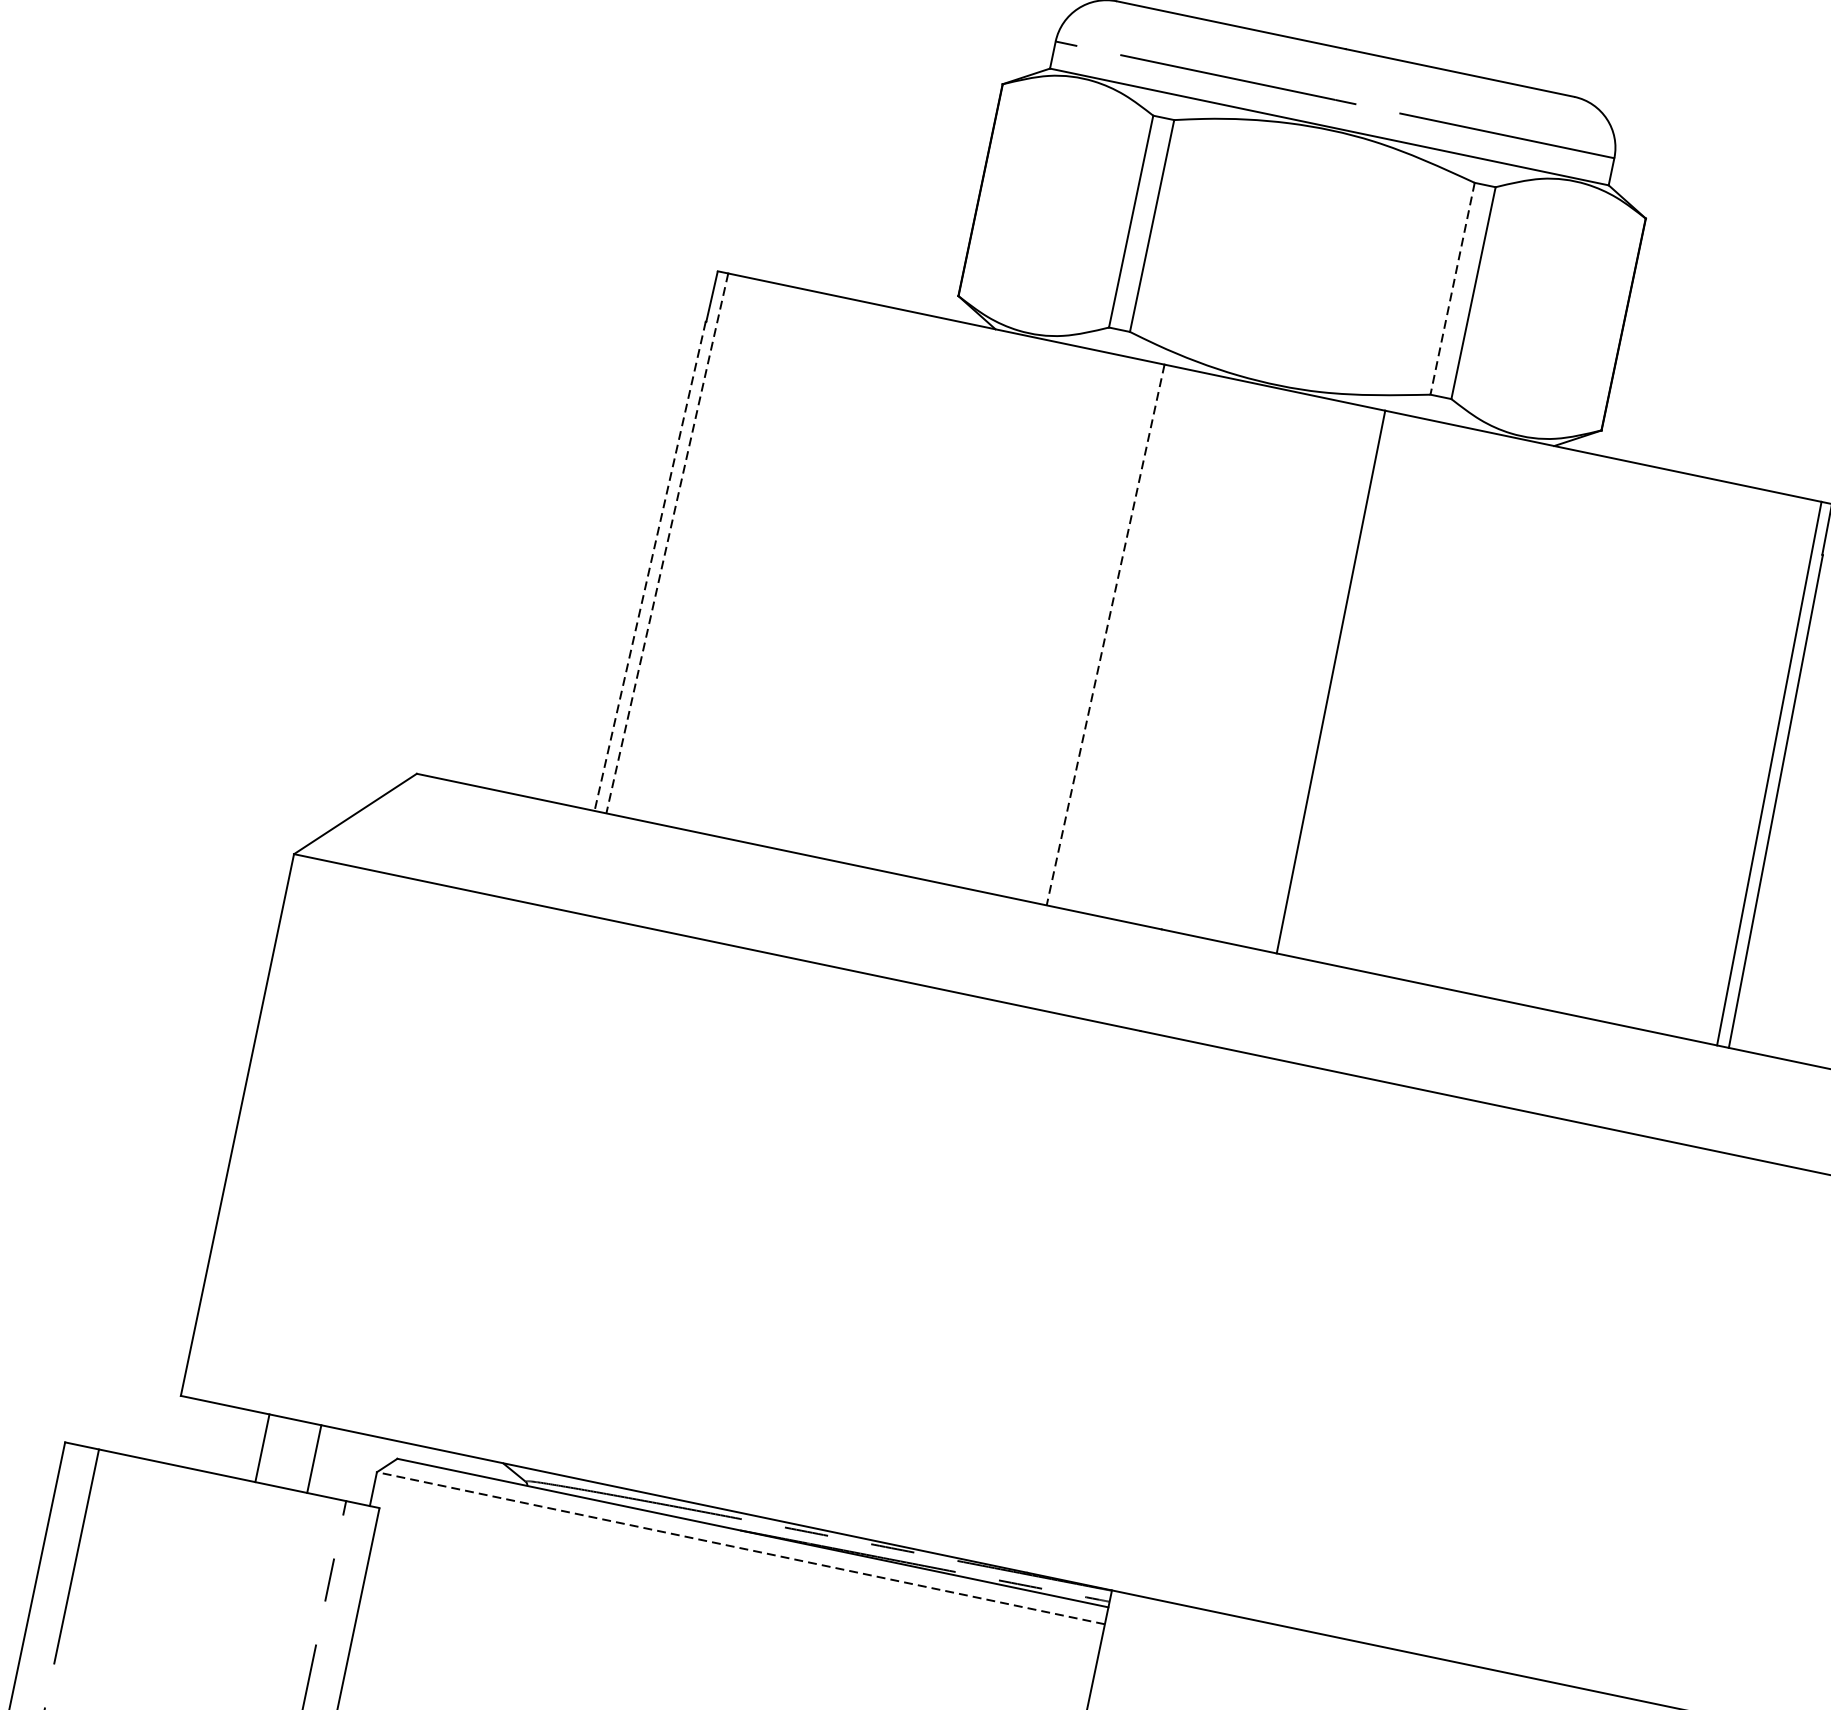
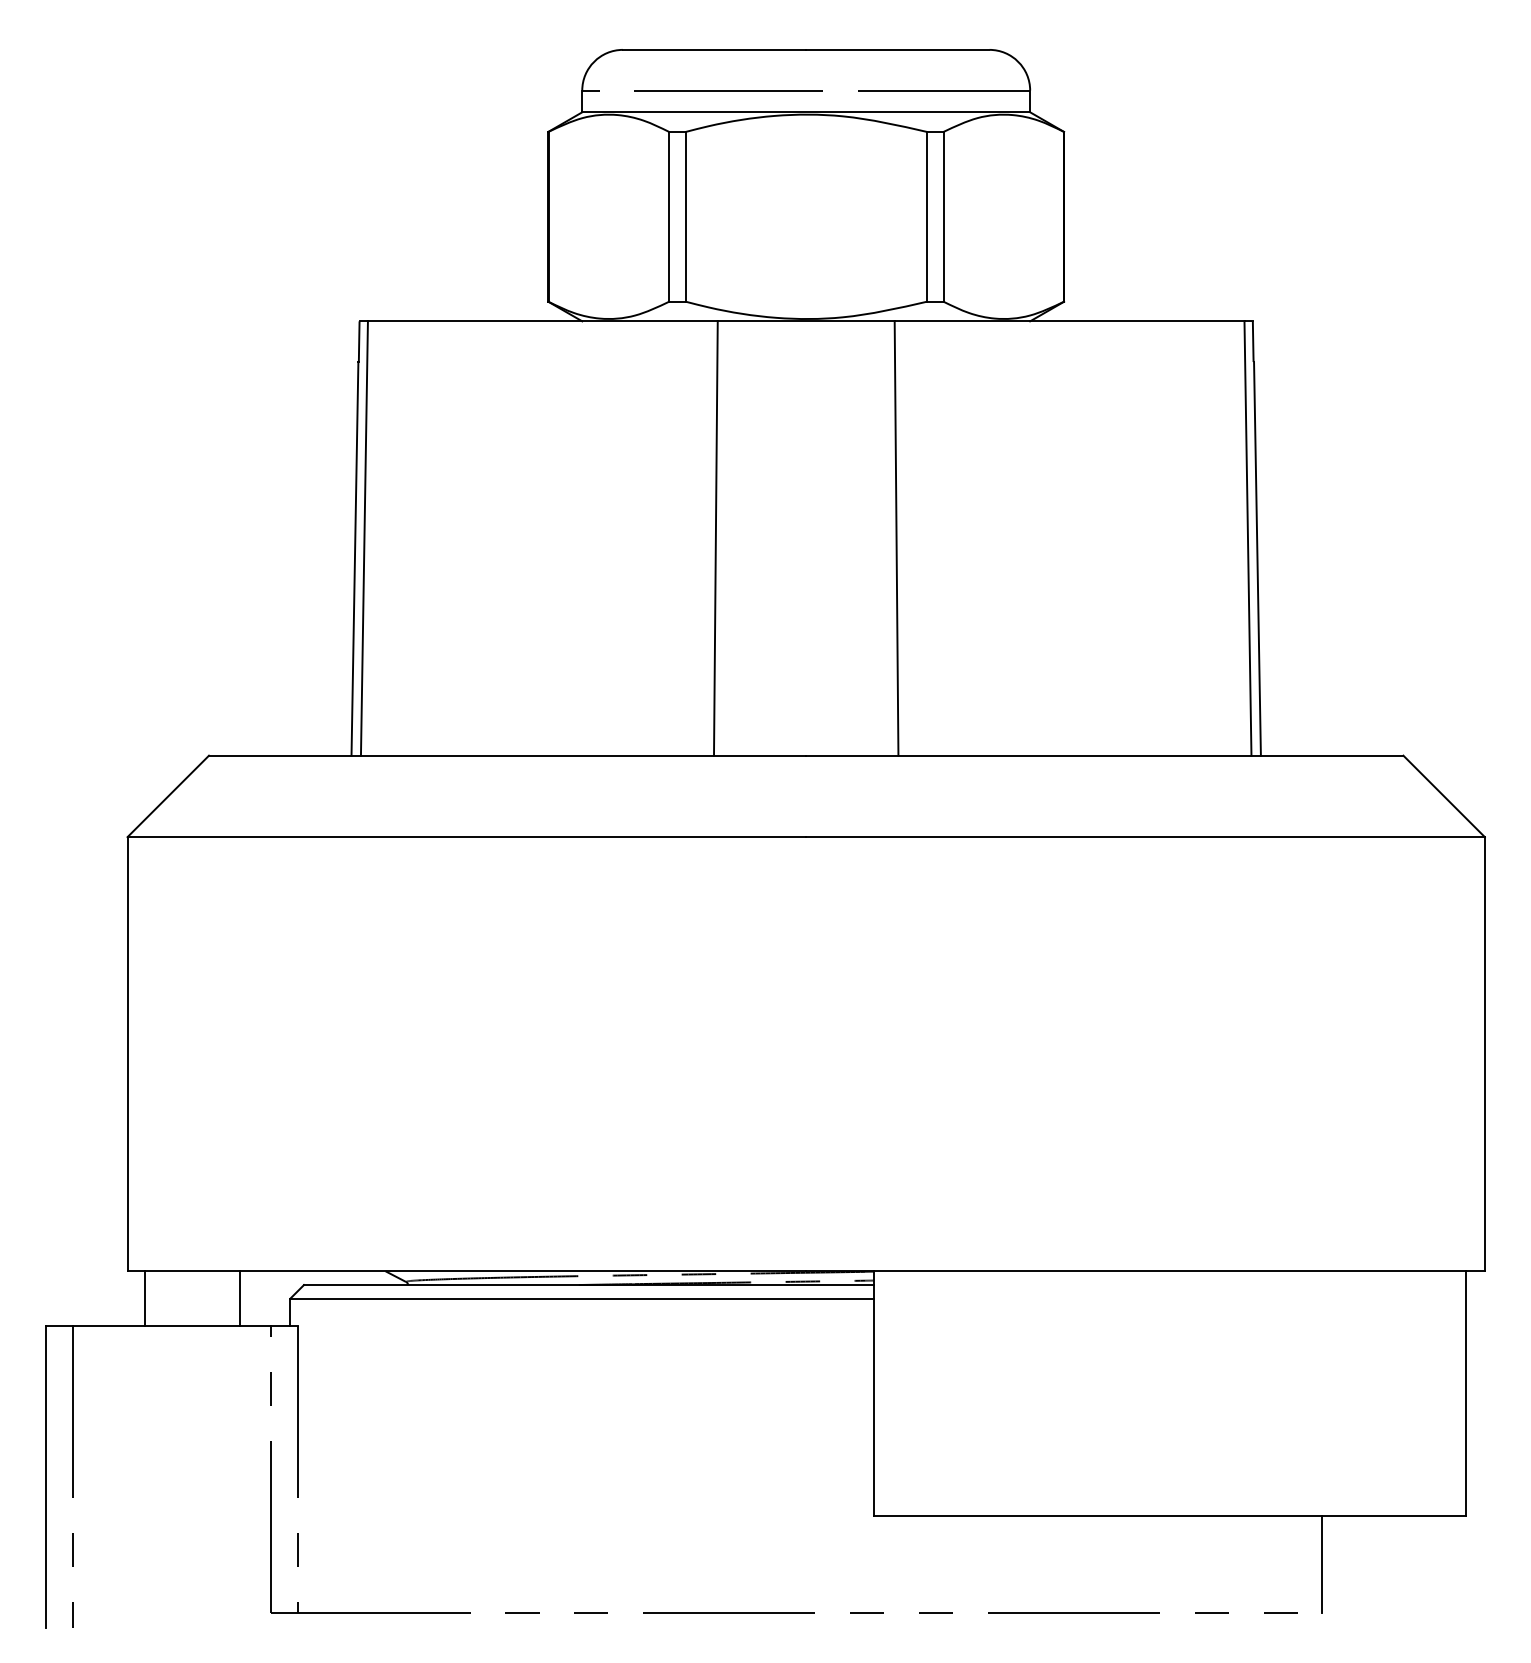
line: (1452, 288) -> (926, 216), dashed -> solid
line: (667, 544) -> (364, 539), dashed -> solid
line: (649, 565) -> (354, 558), dashed -> solid
line: (1104, 636) -> (715, 539), dashed -> solid
line: (262, 1448) -> (144, 1298), moved
line: (741, 1548) -> (582, 1298), dashed -> solid

